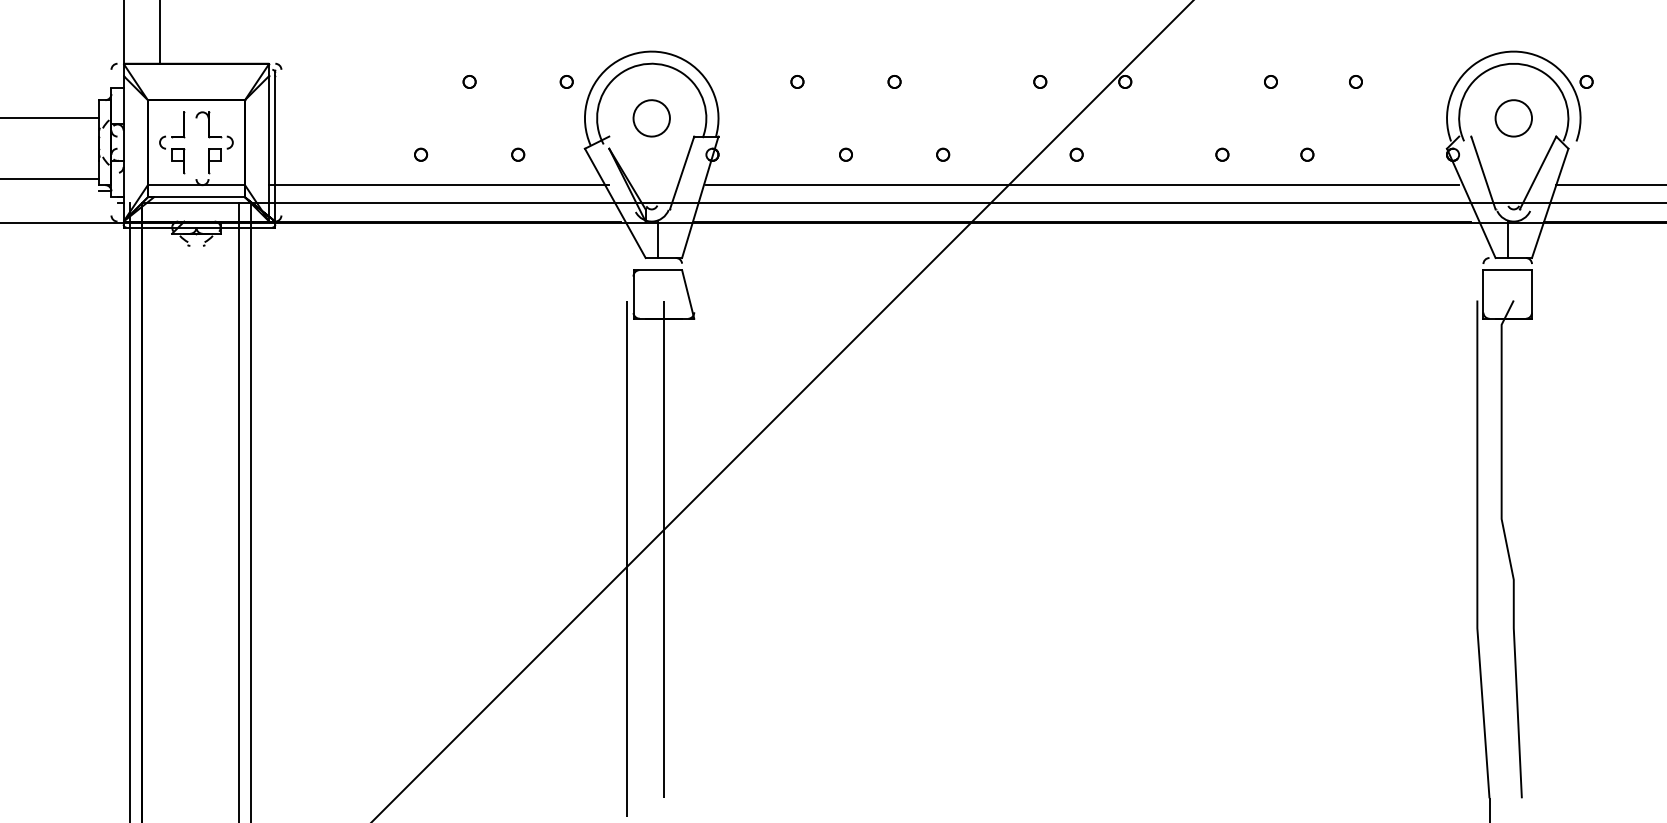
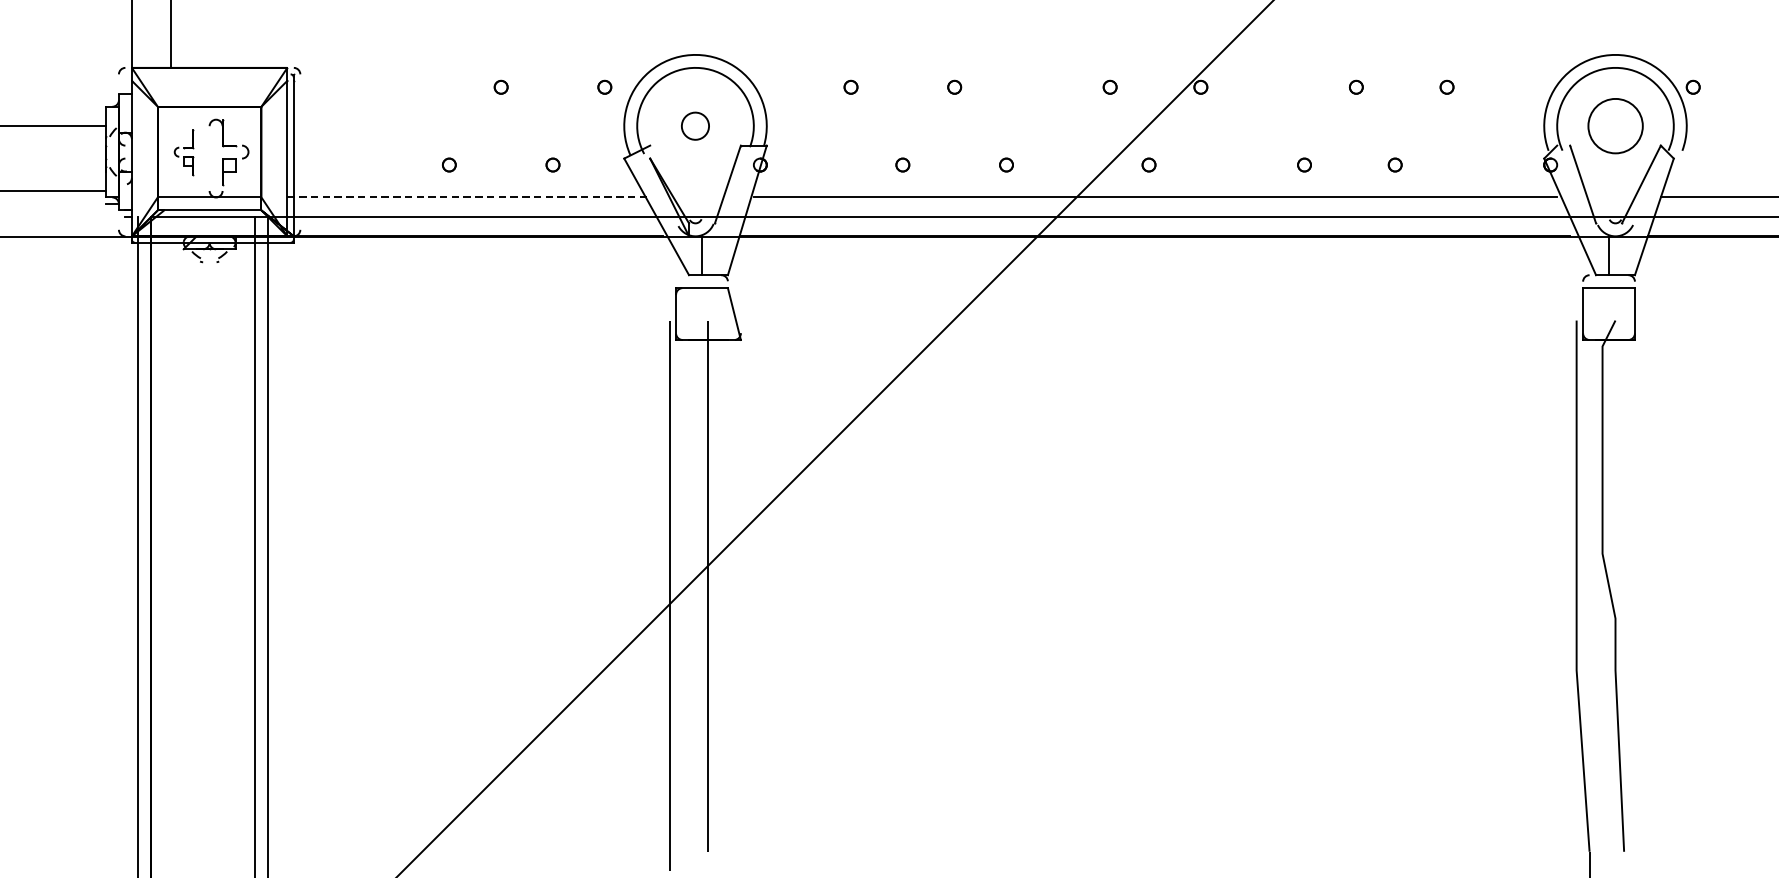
part: (651, 118) -> (695, 126), size x0.7
part: (1513, 118) -> (1615, 126), size x1.4
part: (172, 142) -> (184, 151), size x0.7
line: (439, 185) -> (469, 197), solid -> dashed

